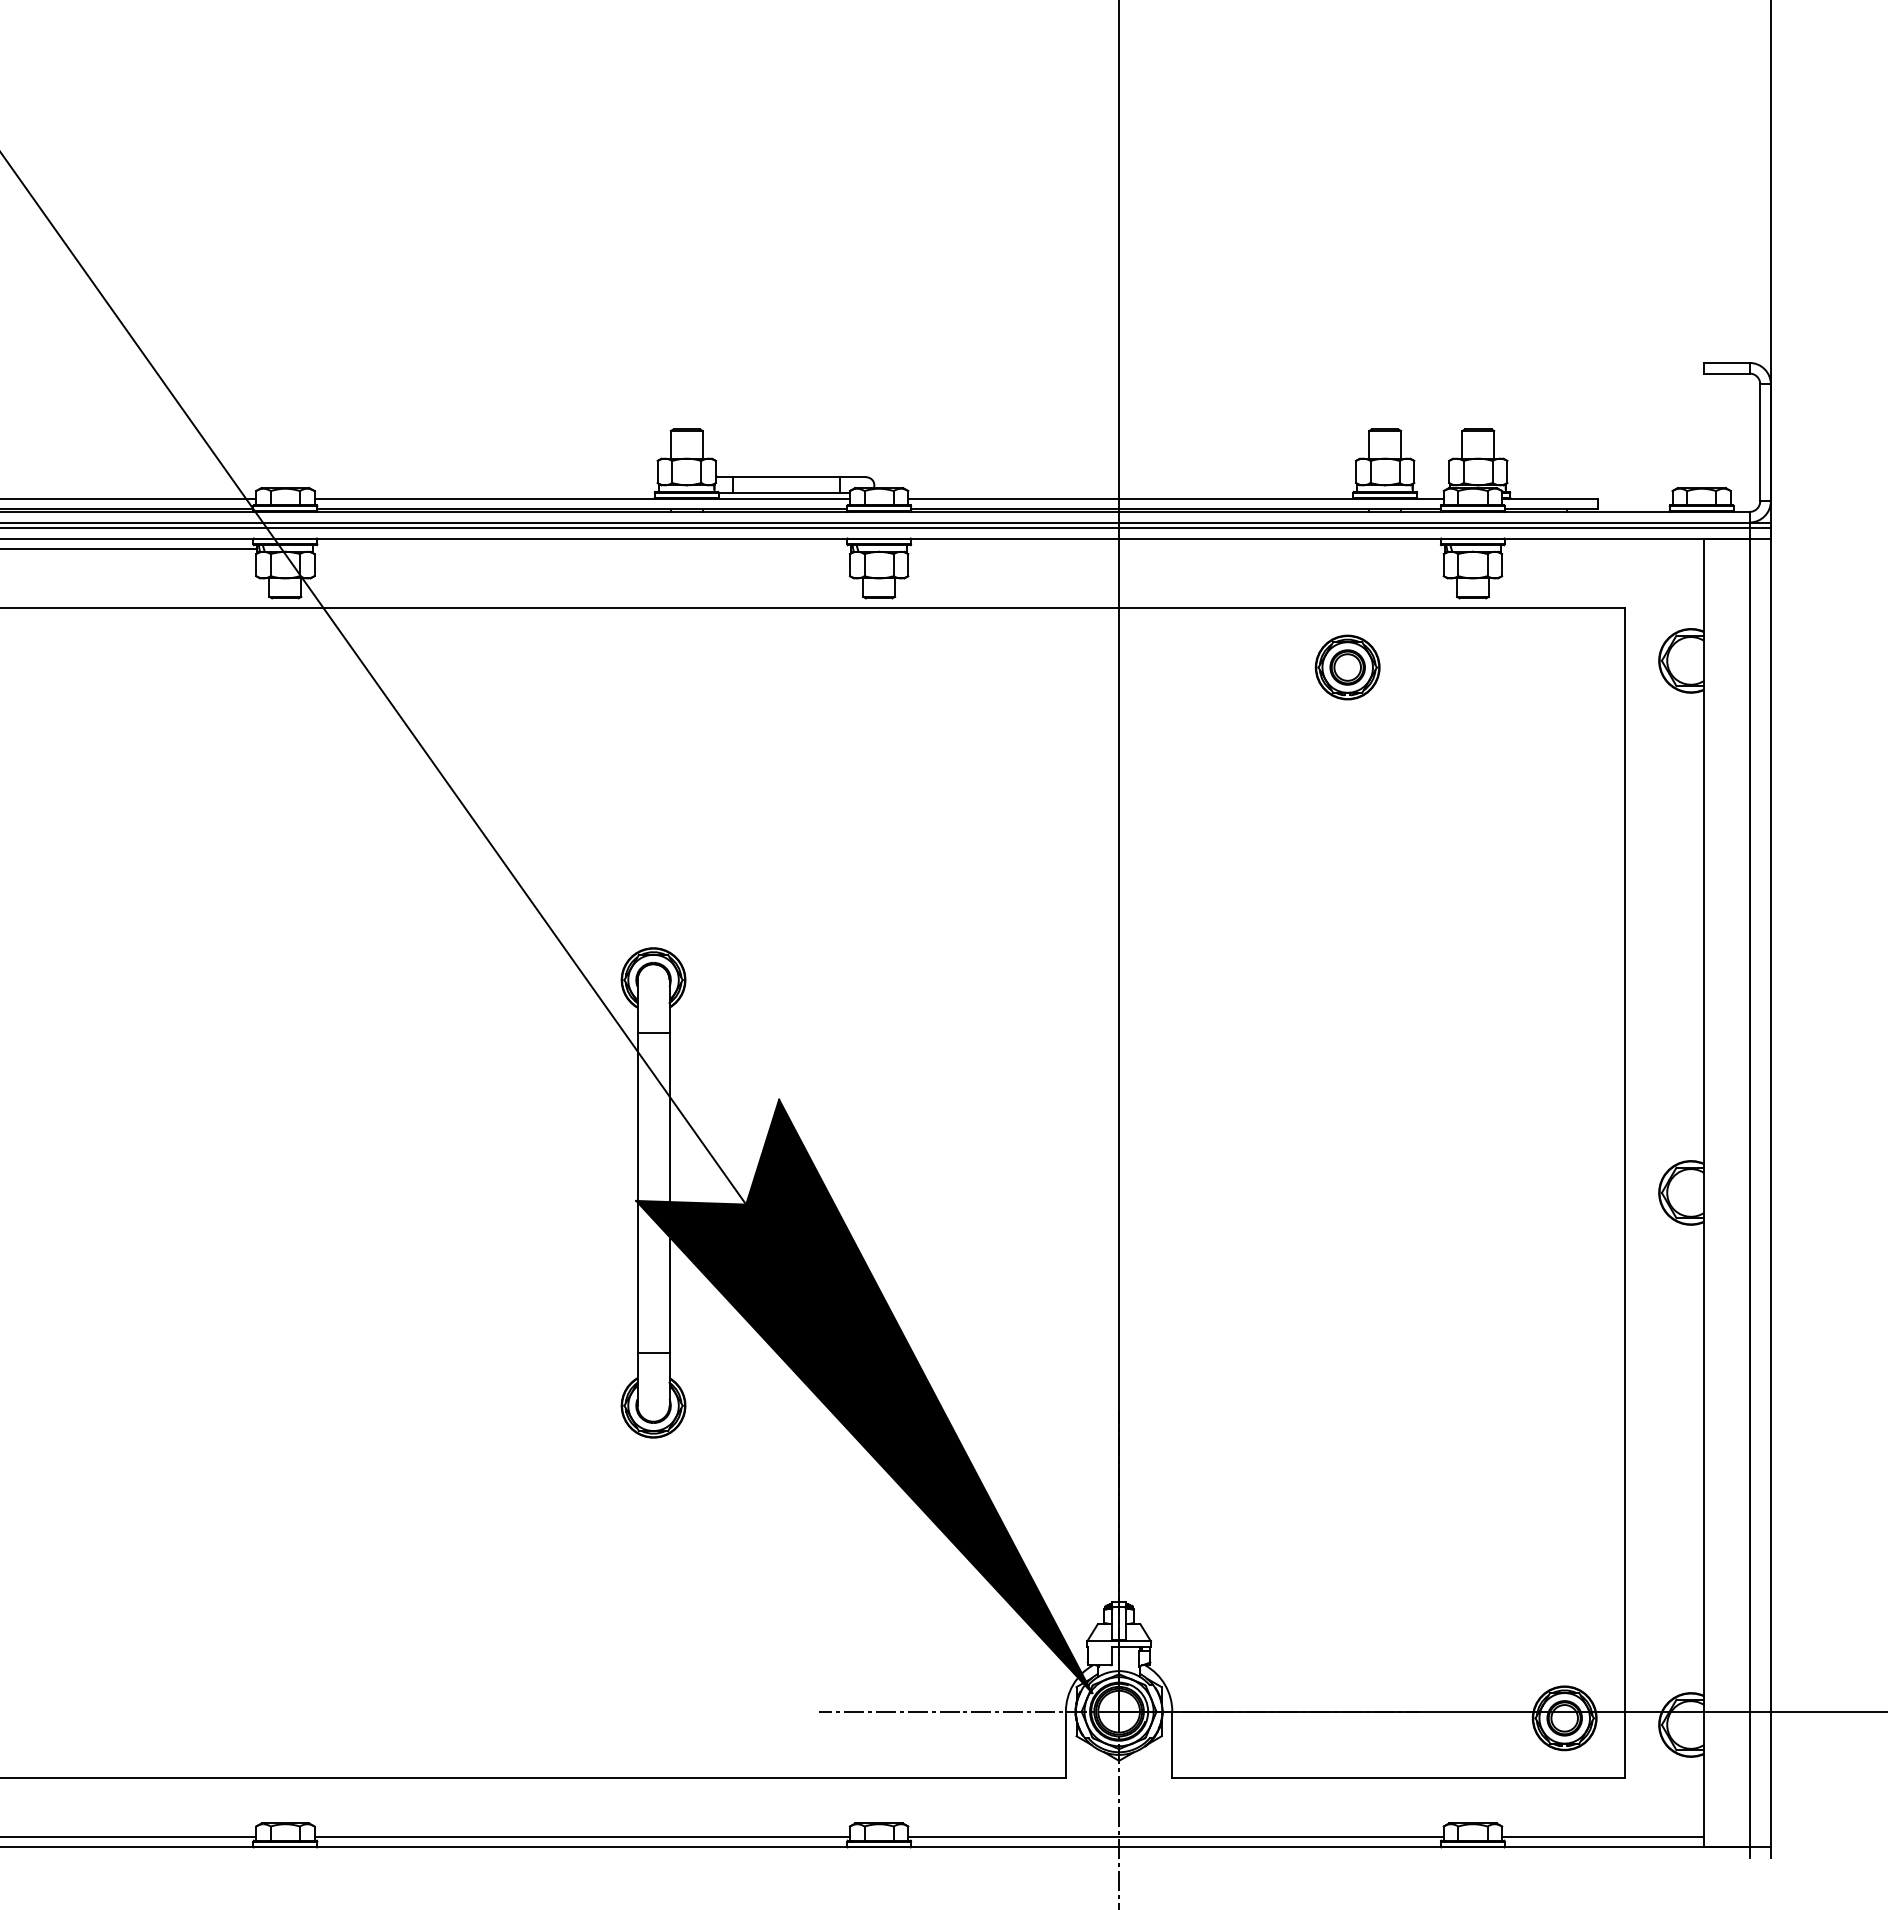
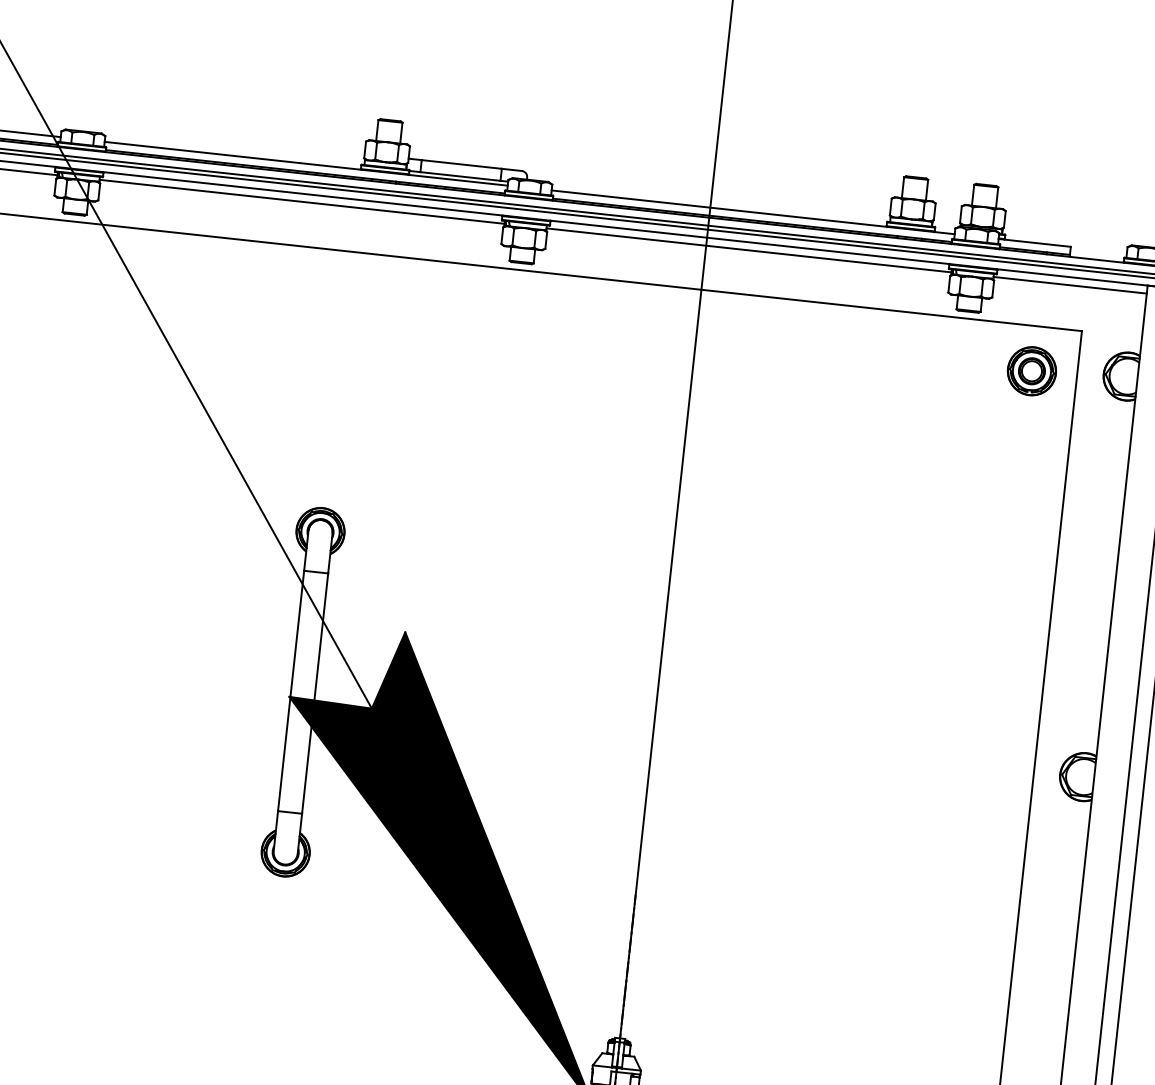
line: (582, 549) -> (302, 202), added
line: (1175, 549) -> (748, 250), added
line: (1602, 549) -> (1070, 285), added
part: (1347, 667) -> (1031, 371), moved

